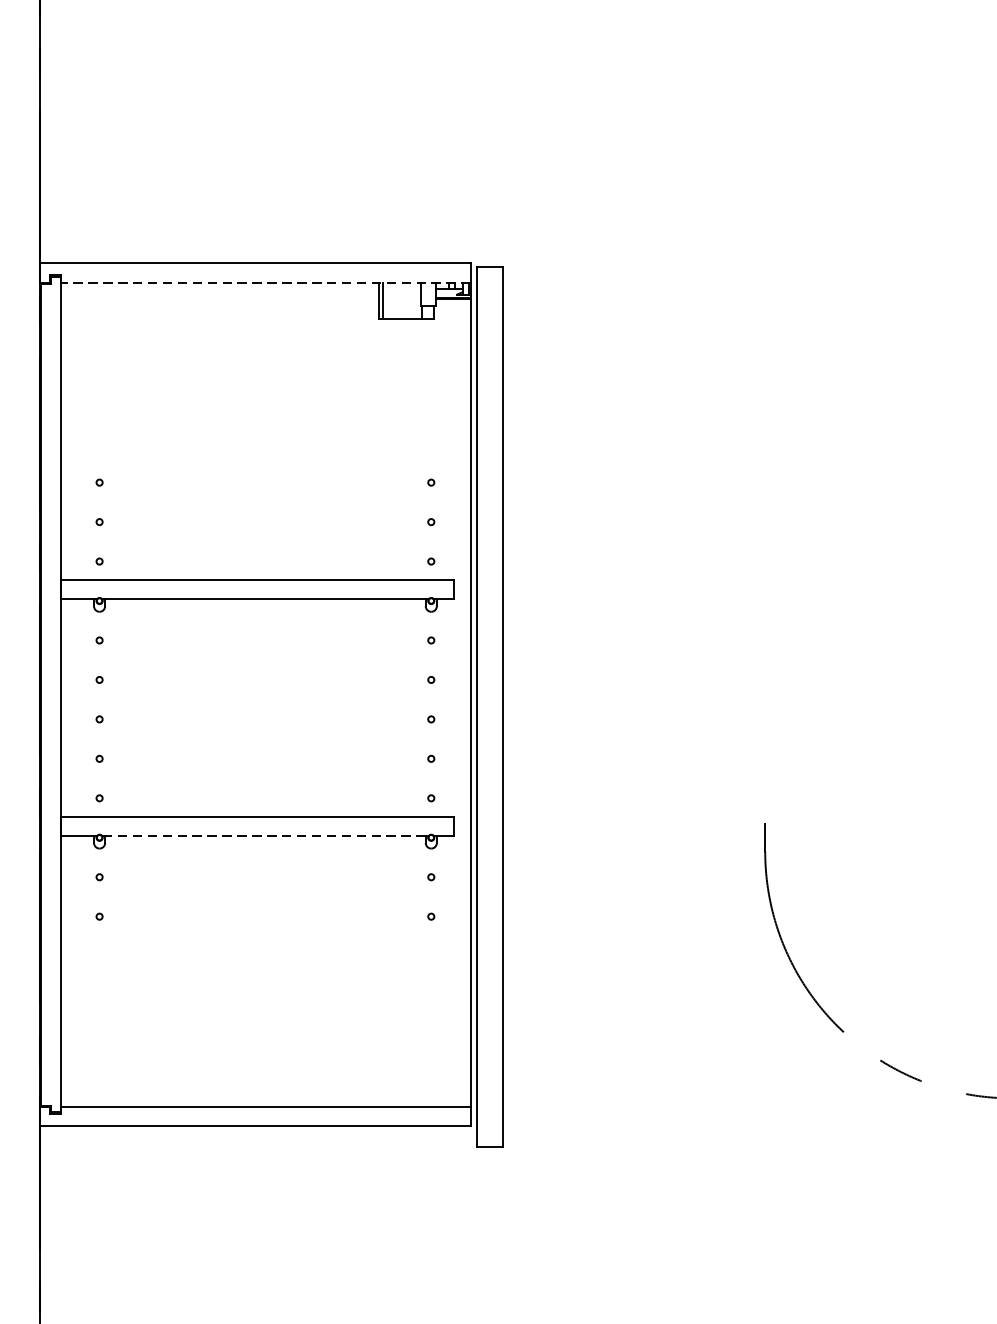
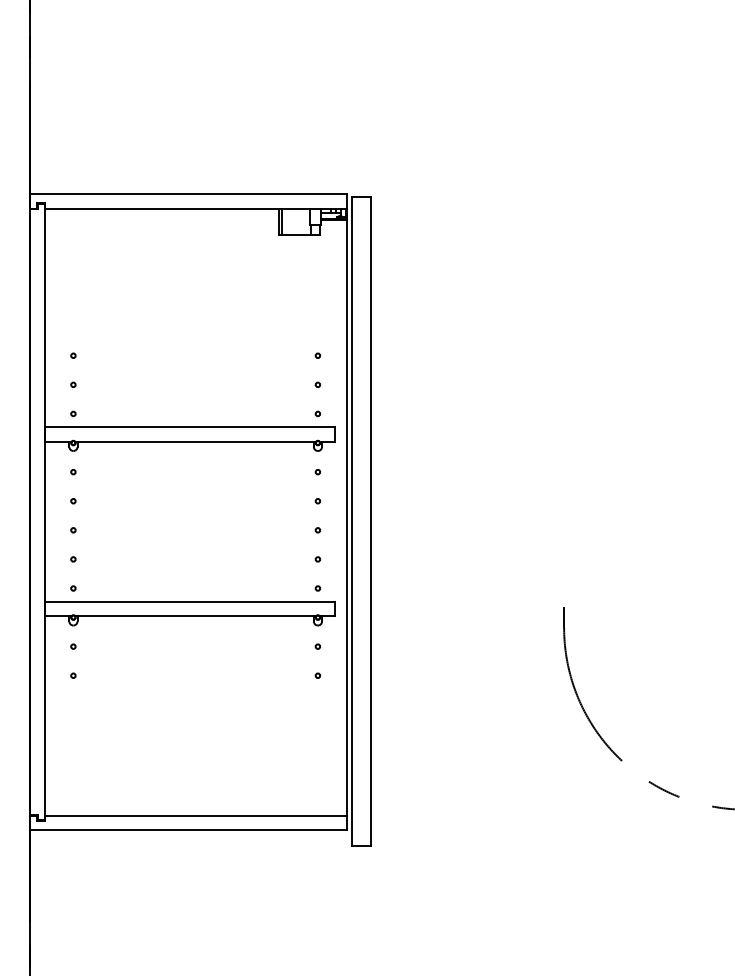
line: (265, 282) -> (195, 208), dashed -> solid
line: (265, 836) -> (195, 616), dashed -> solid

